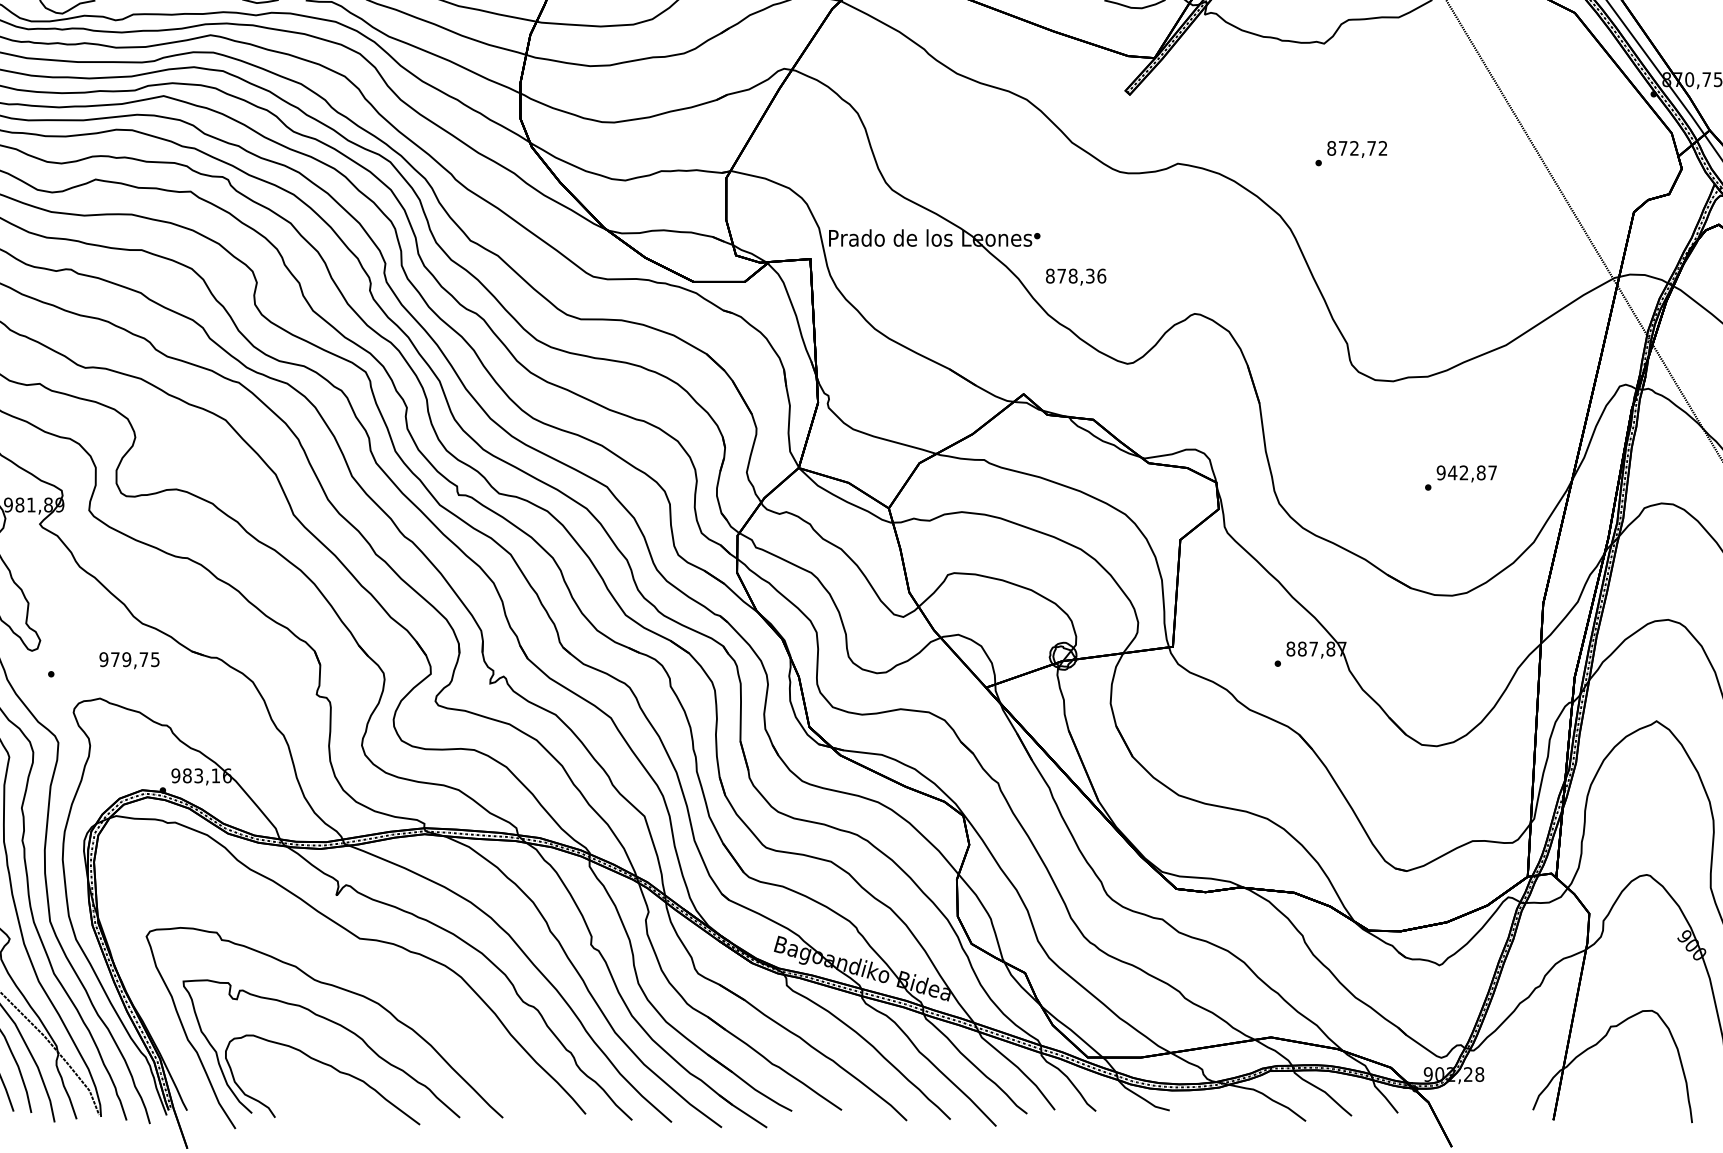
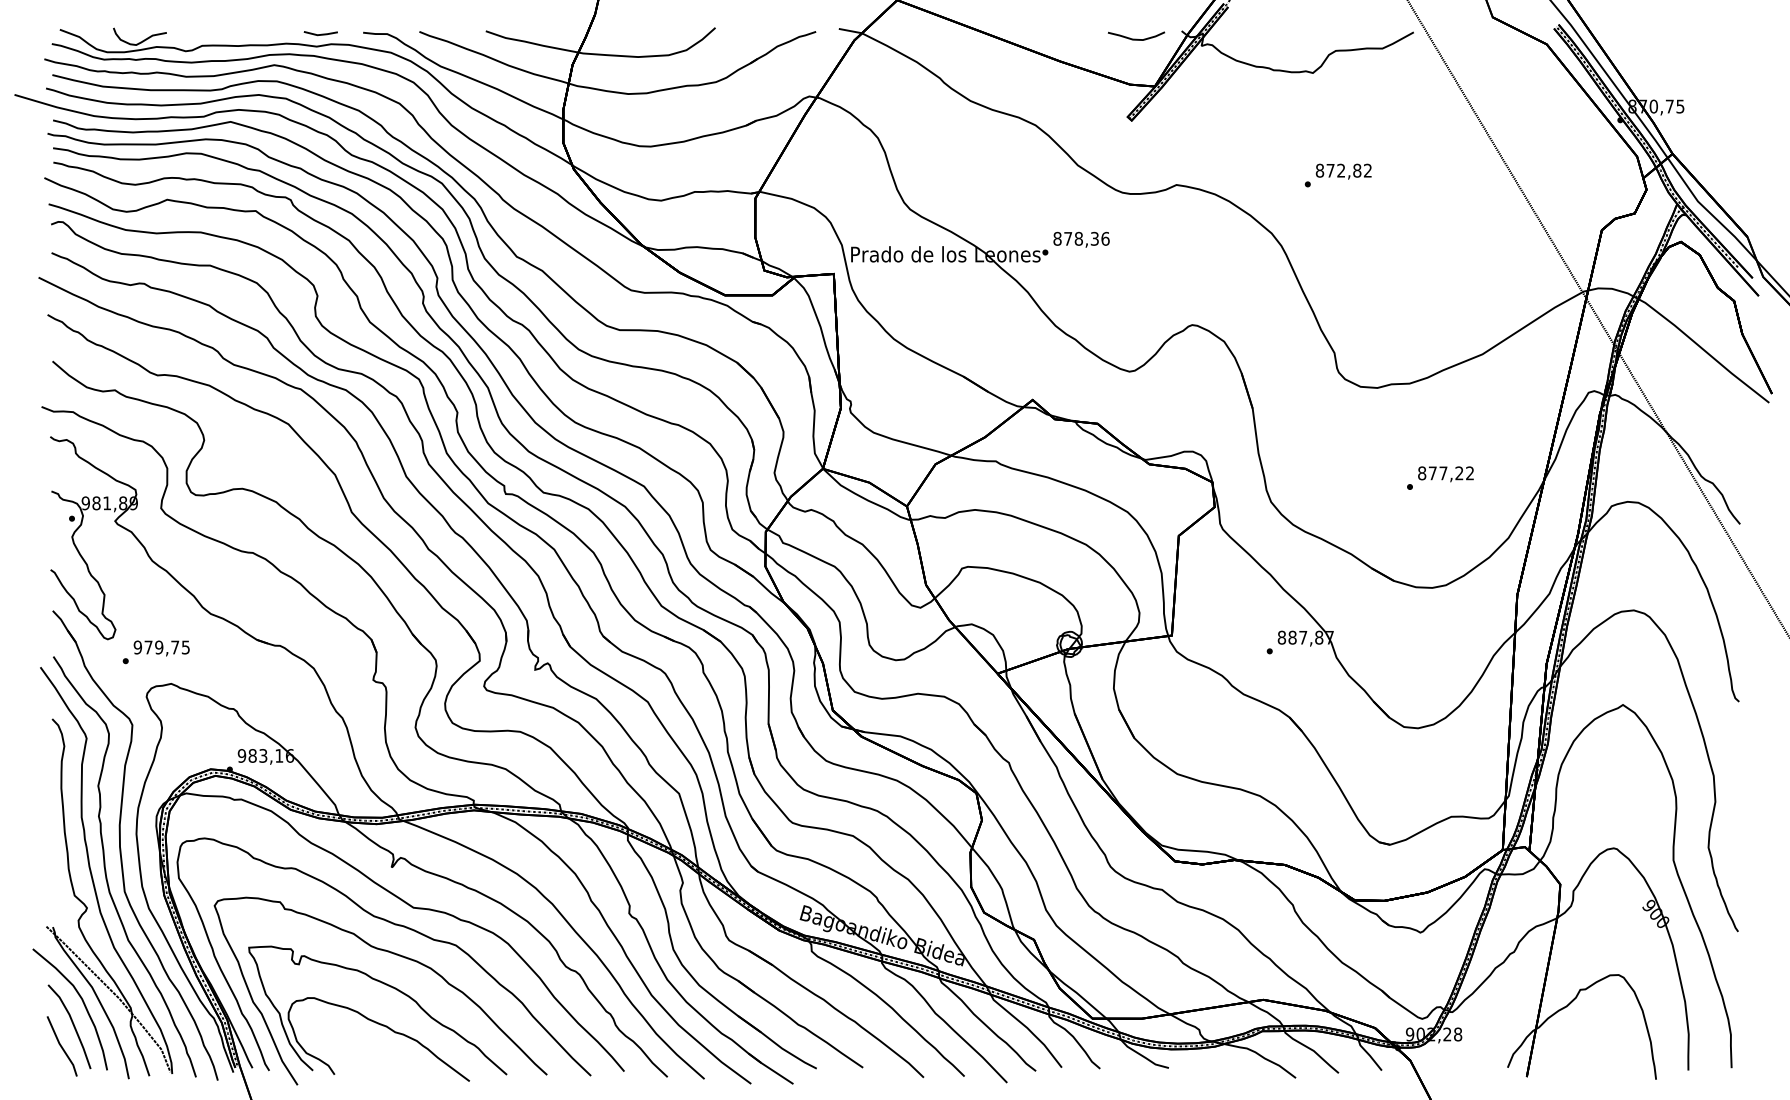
text: (1371, 148) -> (1357, 170), 872,72 -> 872,82
text: (1076, 276) -> (1081, 239), moved
text: (1466, 473) -> (1445, 473), 942,87 -> 877,22
text: (129, 660) -> (161, 648), moved
curve: (337, 956) -> (392, 924), added

